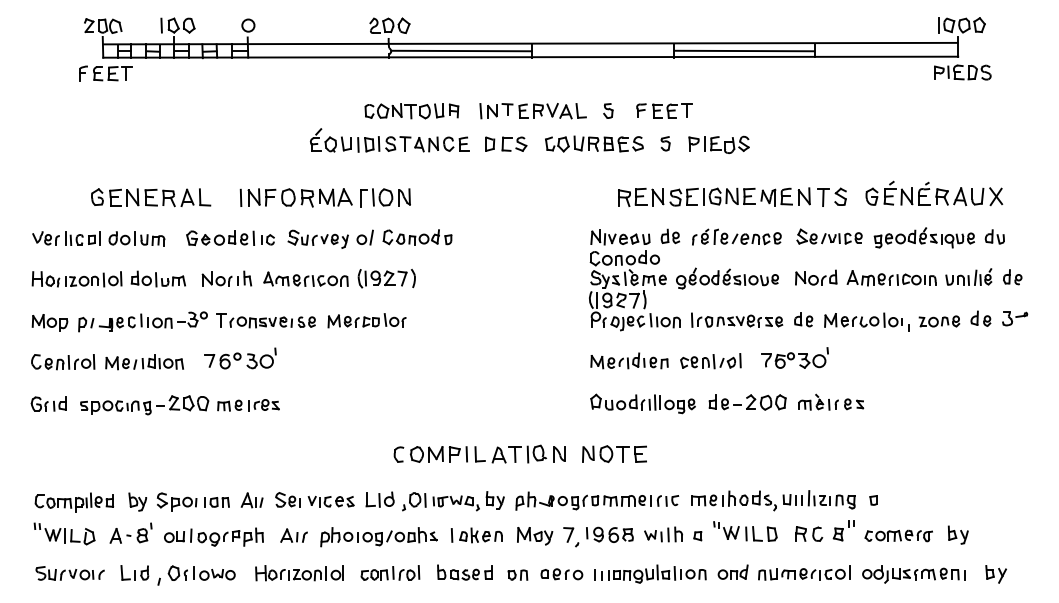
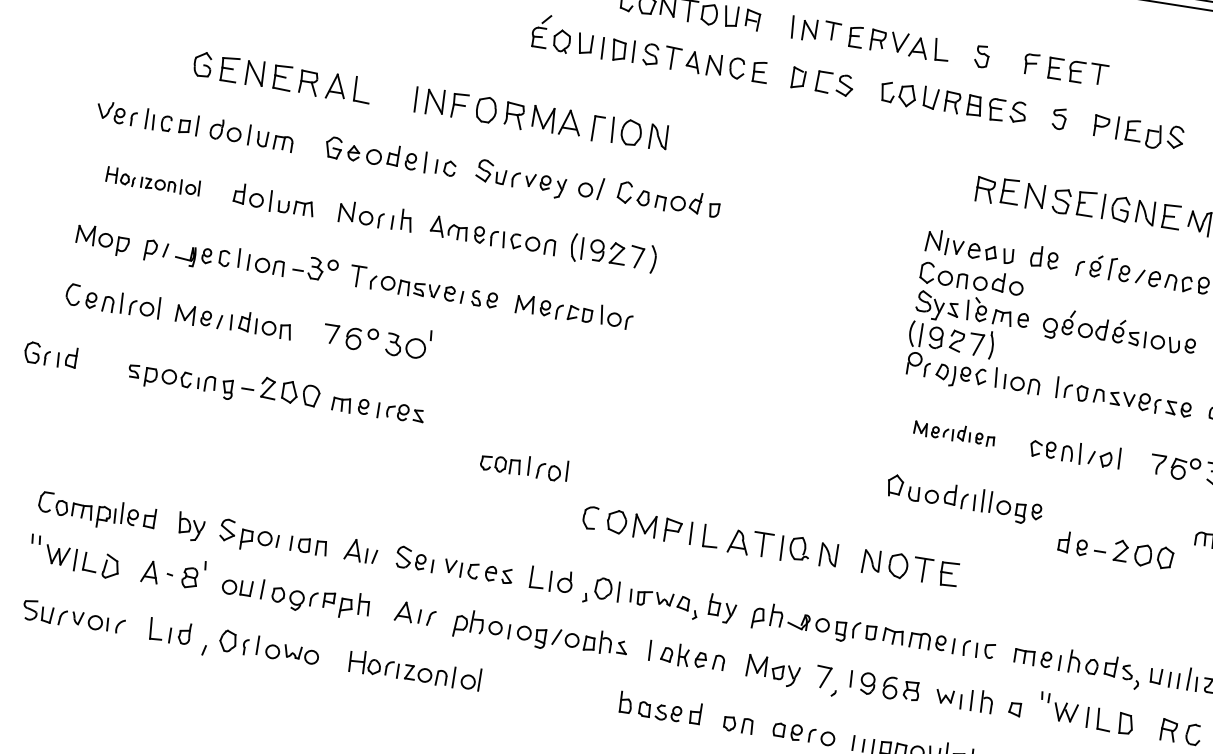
part: (76, 279) -> (152, 181), size x0.7
part: (629, 360) -> (954, 432), size x0.7
part: (747, 402) -> (1115, 550), moved
part: (48, 403) -> (50, 354), moved
part: (390, 572) -> (524, 464), moved

